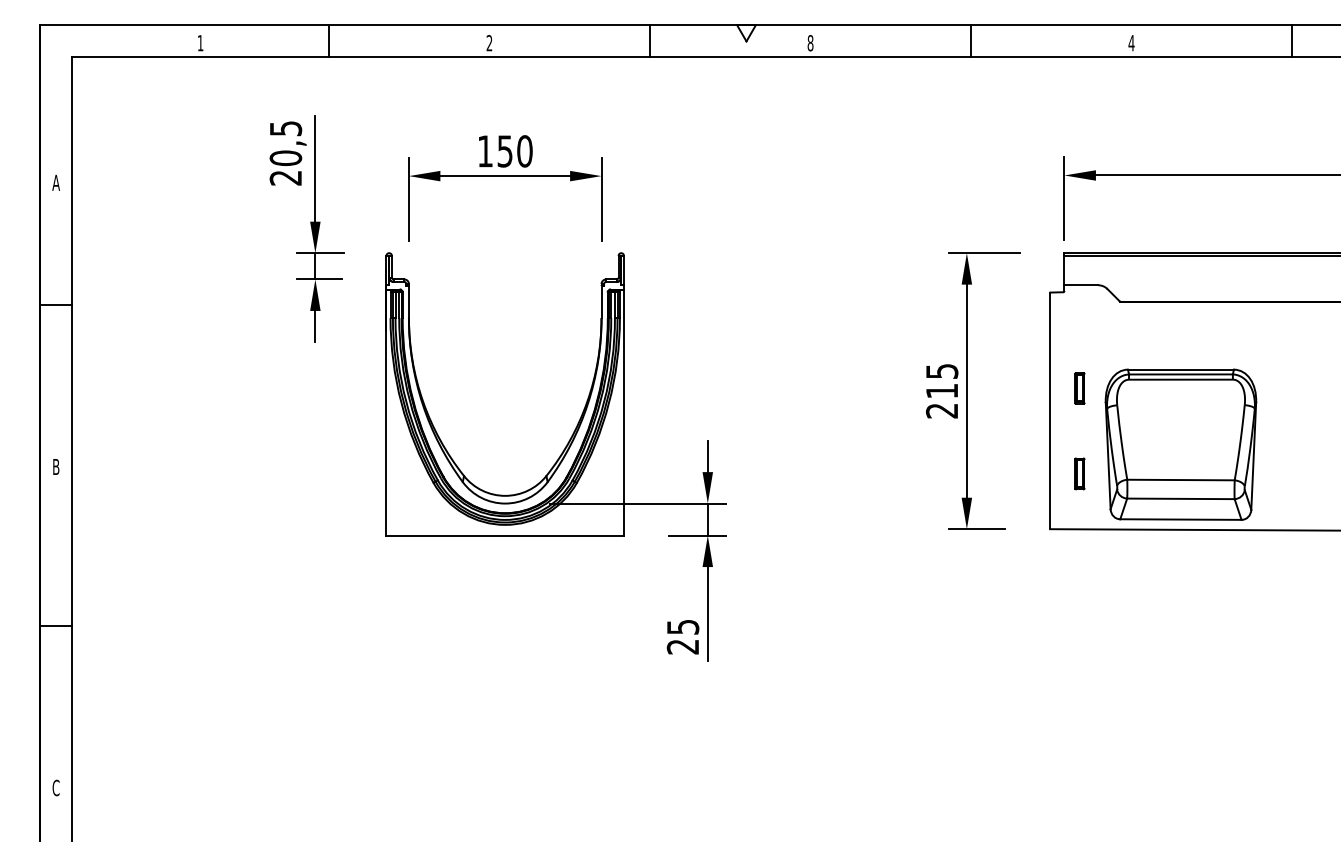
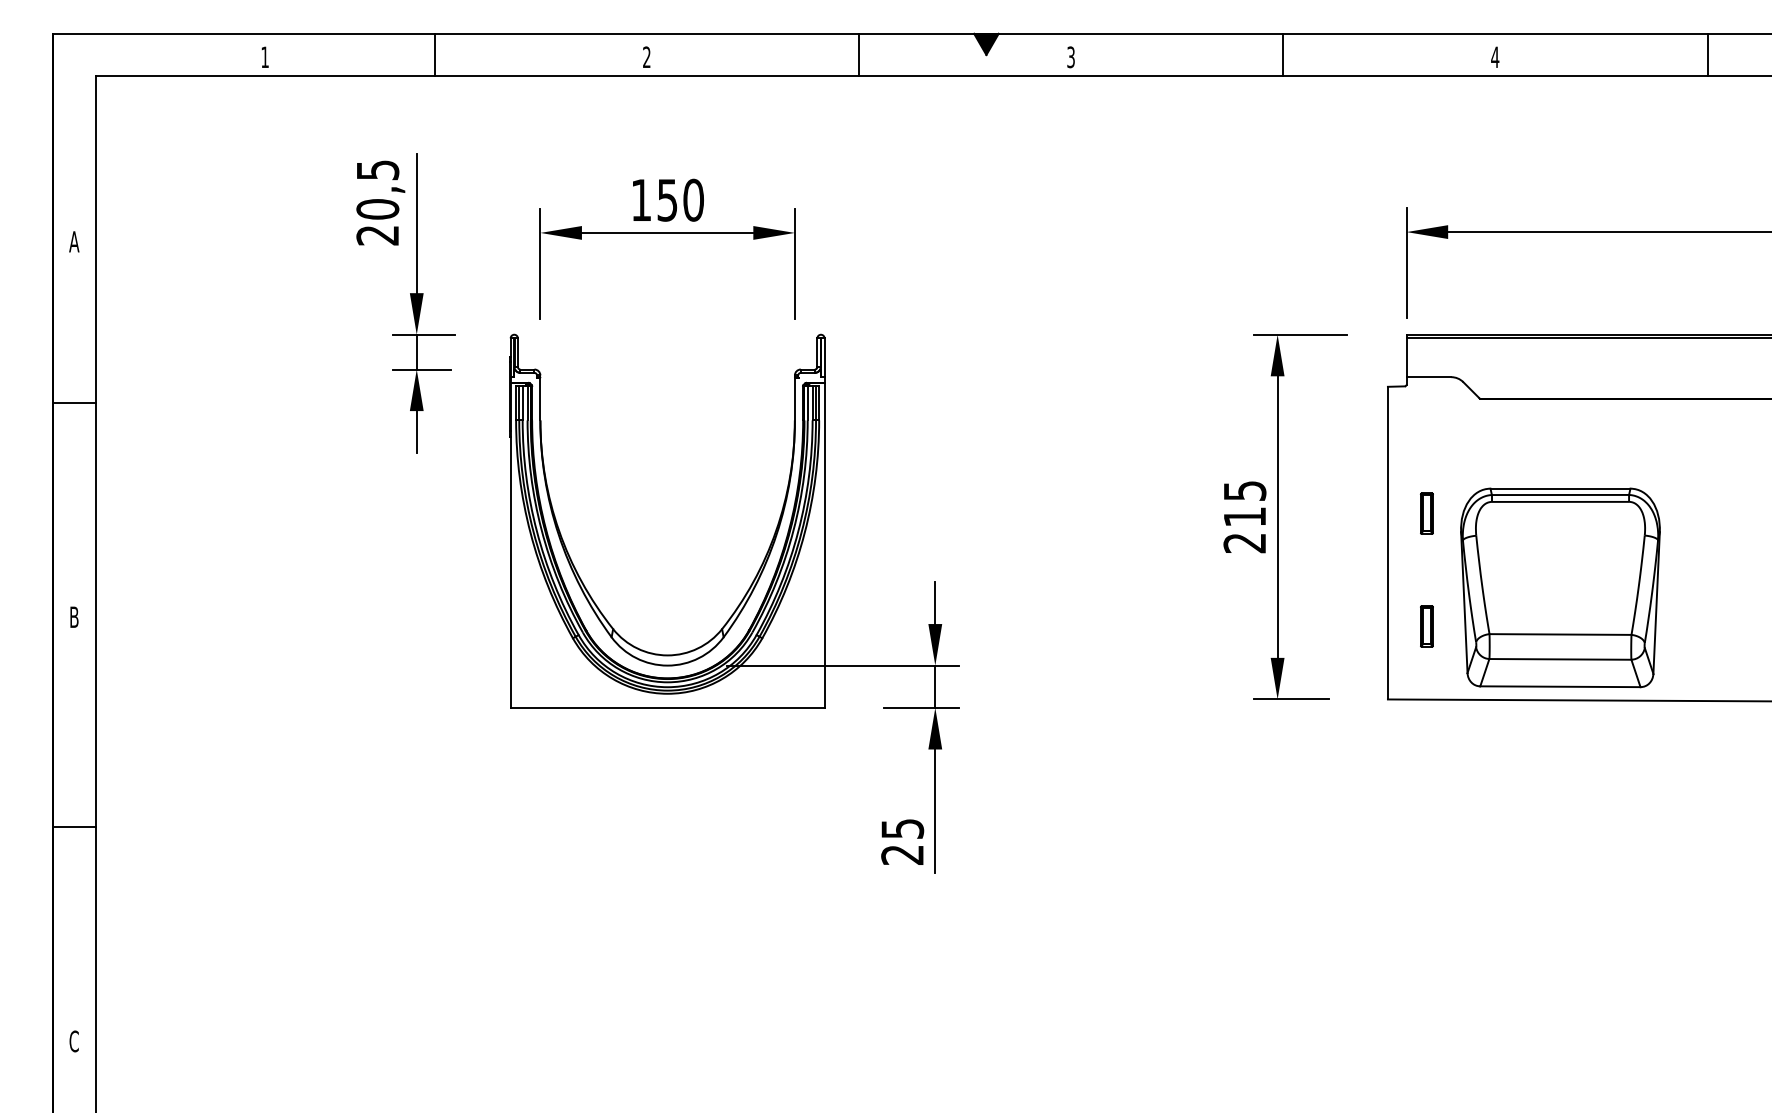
fill: (746, 33) -> (986, 44), added
text: (810, 43) -> (1070, 57), 8 -> 3

